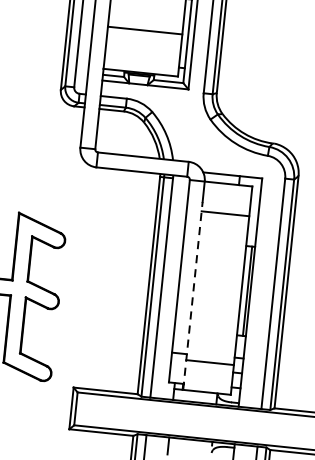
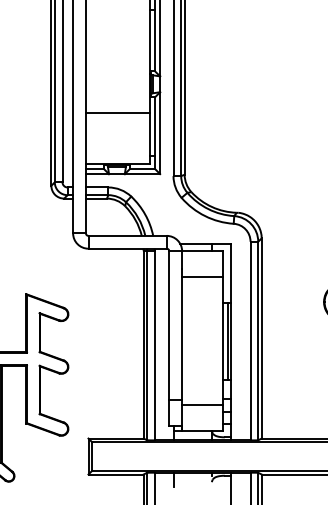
line: (144, 30) -> (117, 112), moved
line: (193, 295) -> (182, 349), dashed -> solid

